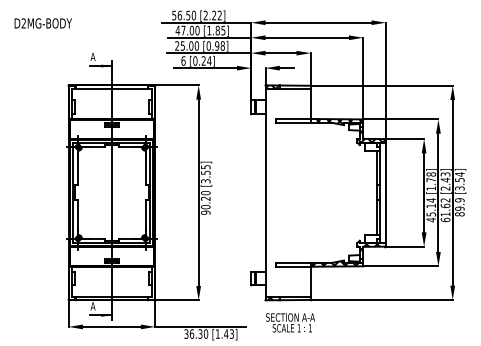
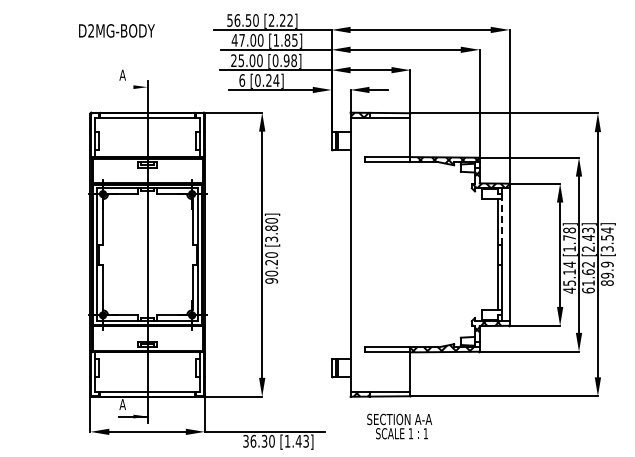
text: (42, 23) -> (116, 30), moved
line: (101, 66) -> (133, 87), removed
line: (380, 167) -> (502, 221), solid -> dashed
text: (205, 169) -> (271, 224), [3.55] -> [3.80]
text: (290, 322) -> (399, 426), moved

